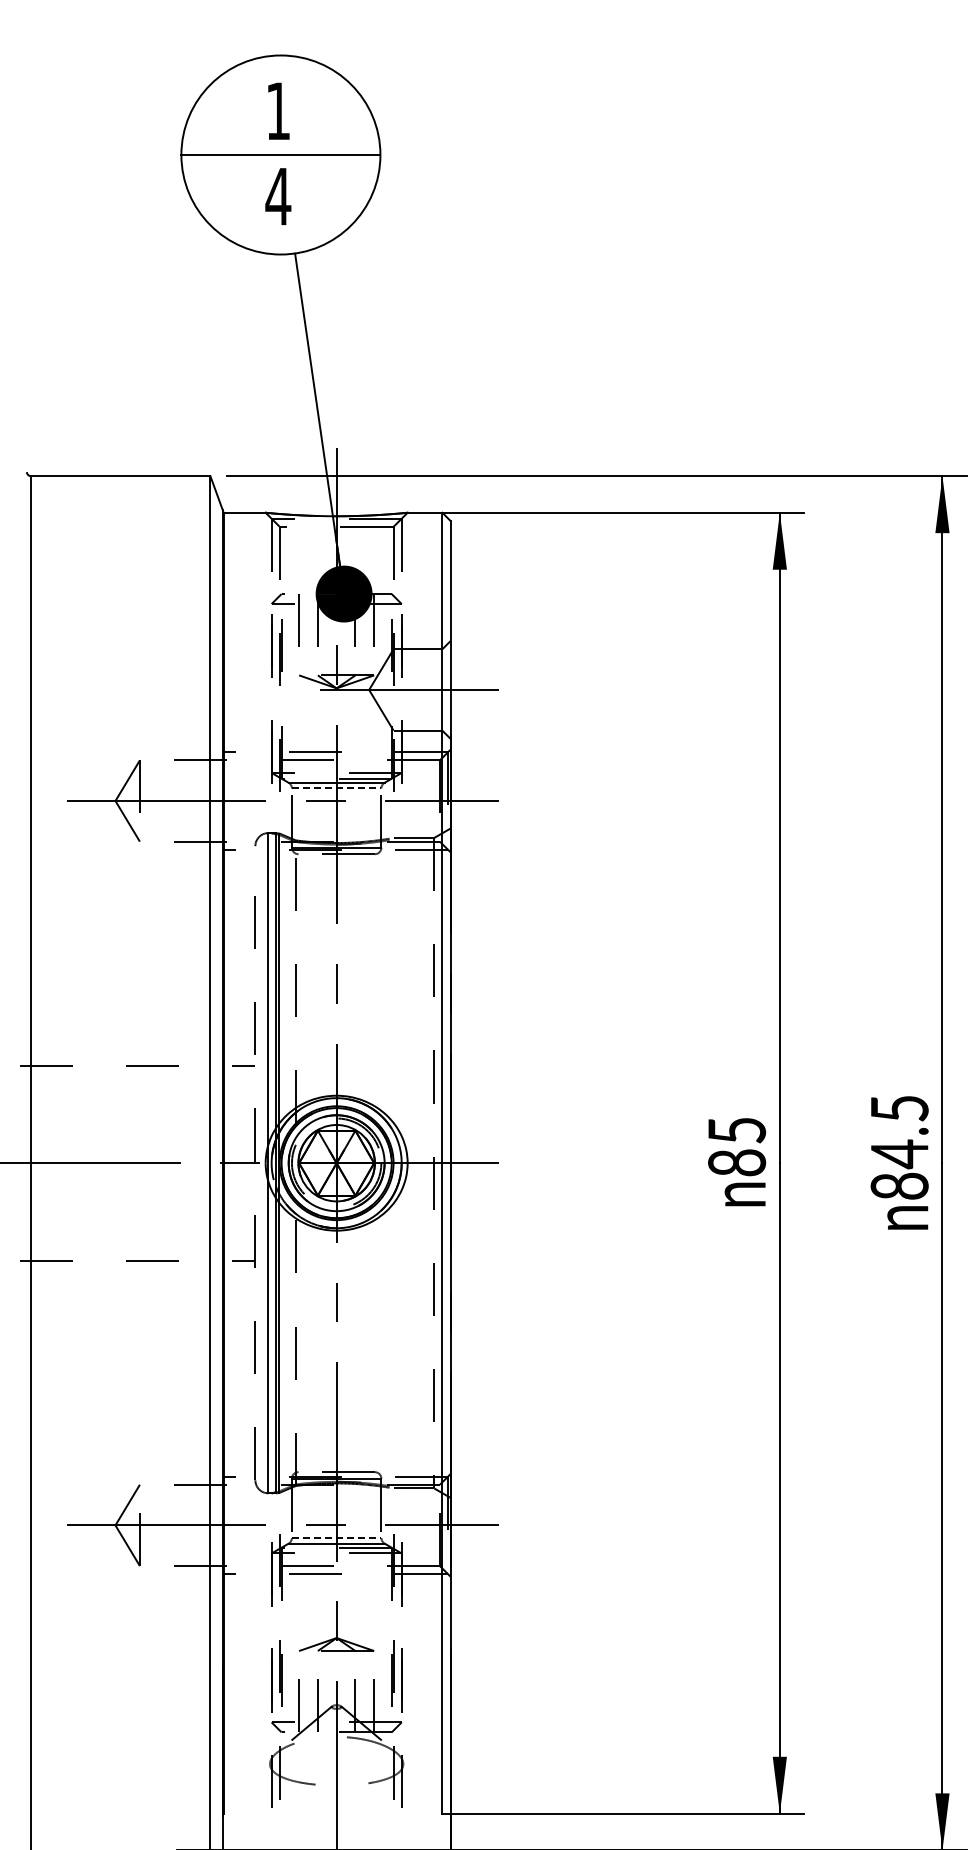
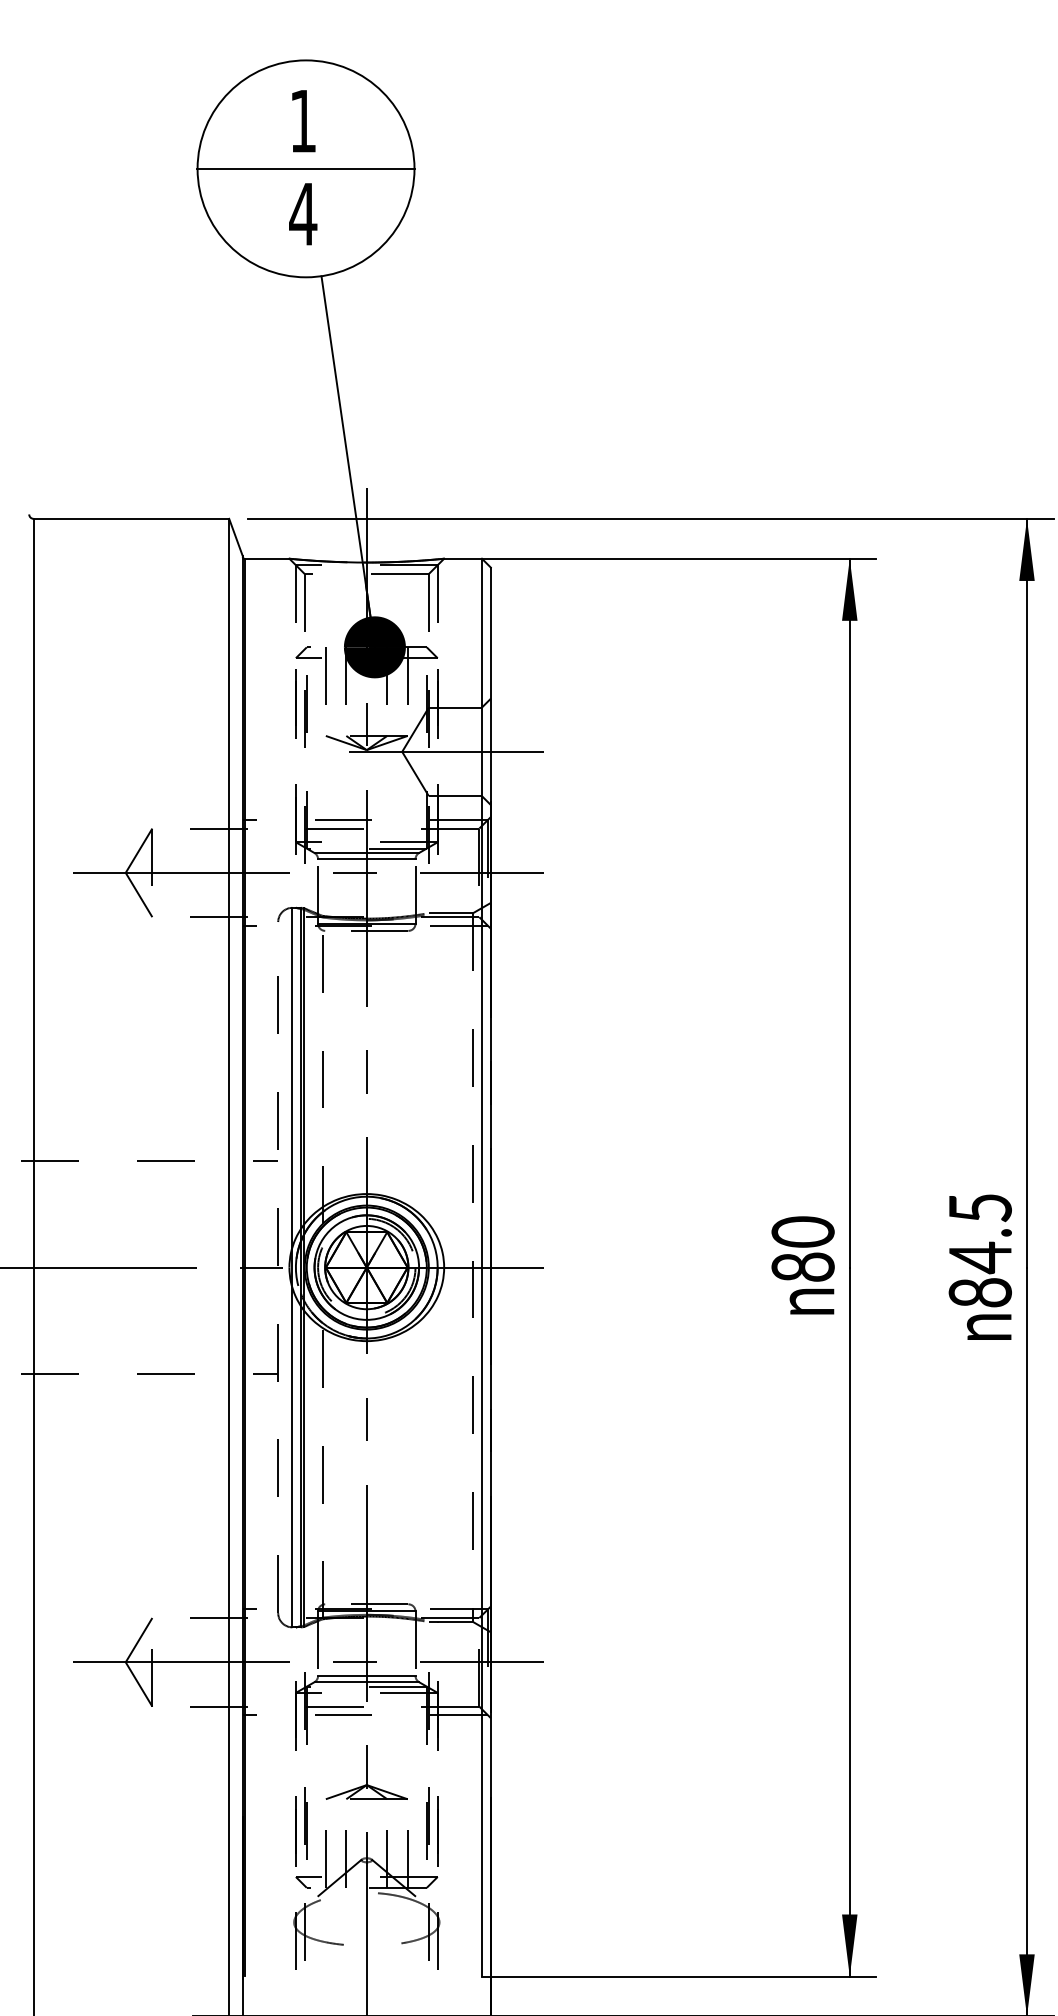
line: (336, 788) -> (366, 859), dashed -> solid
text: (737, 1130) -> (803, 1231), 85 -> 80
line: (336, 1537) -> (366, 1675), dashed -> solid

